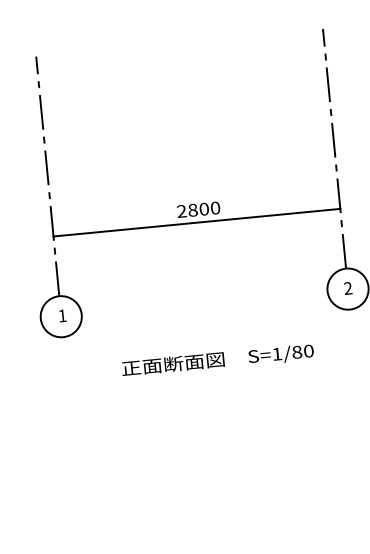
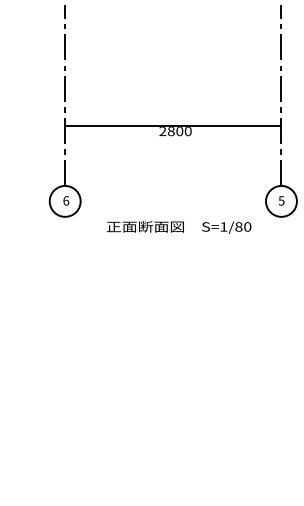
line: (197, 222) -> (173, 125), moved
text: (347, 287) -> (281, 200), 2 -> 5
text: (62, 315) -> (66, 200), 1 -> 6
text: (217, 360) -> (178, 227), moved

